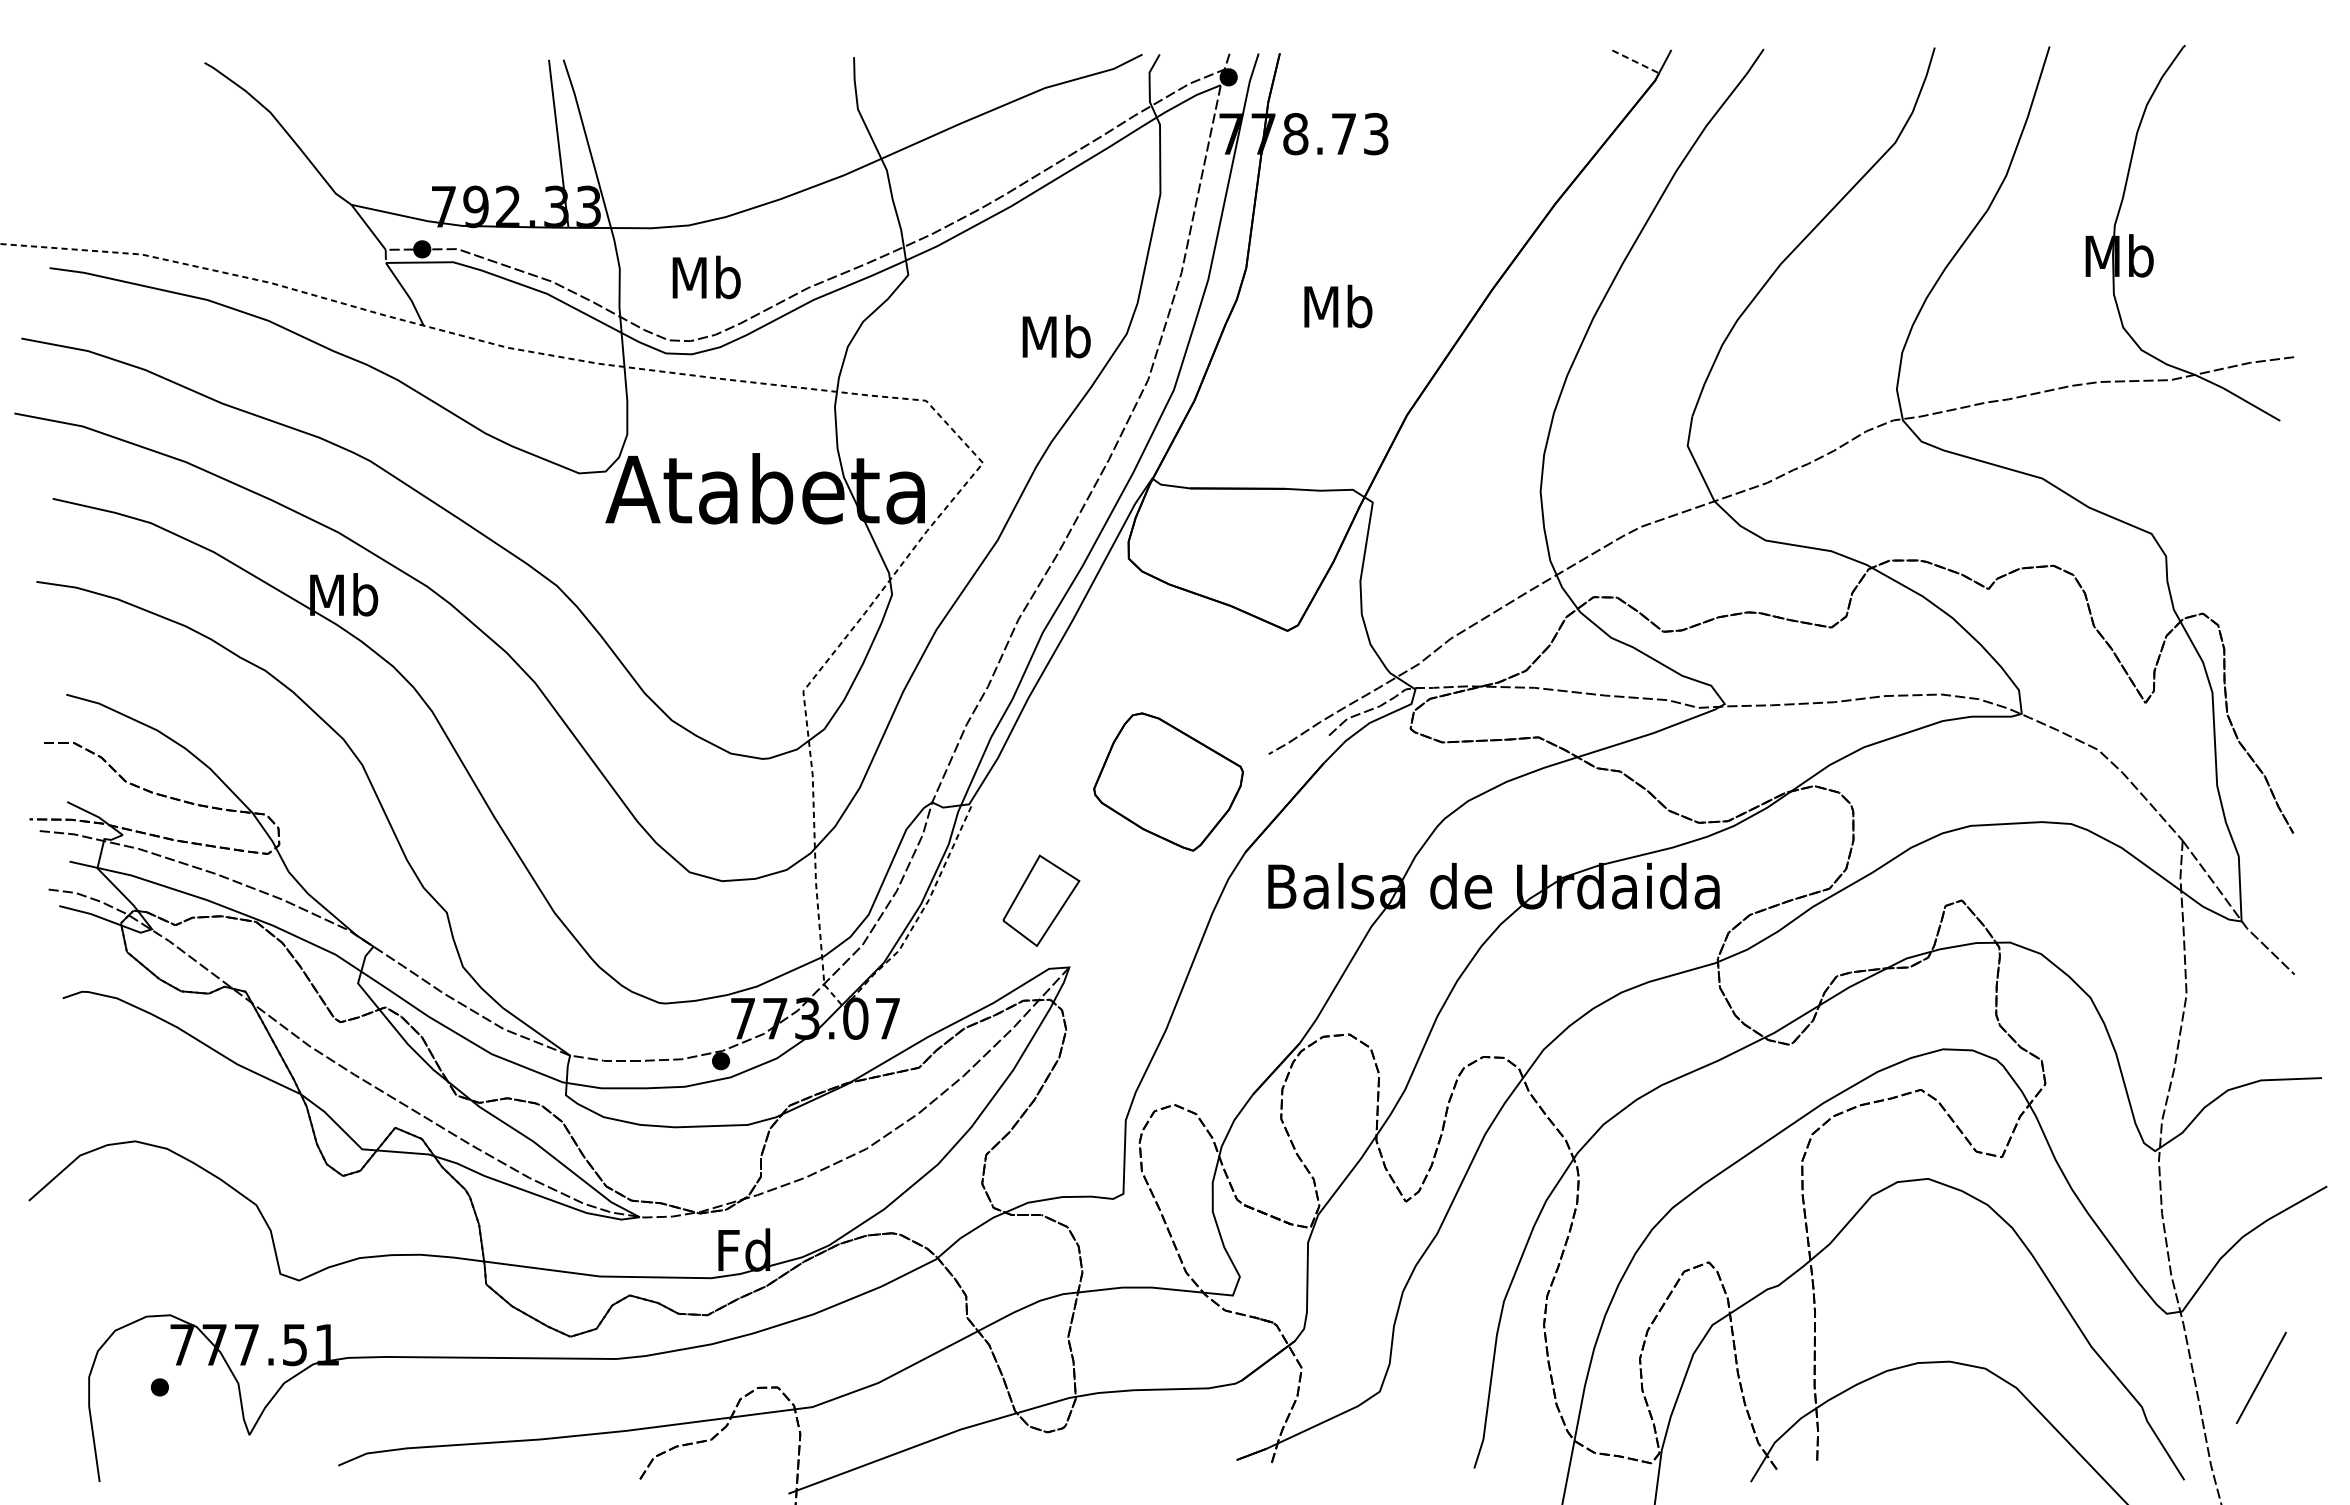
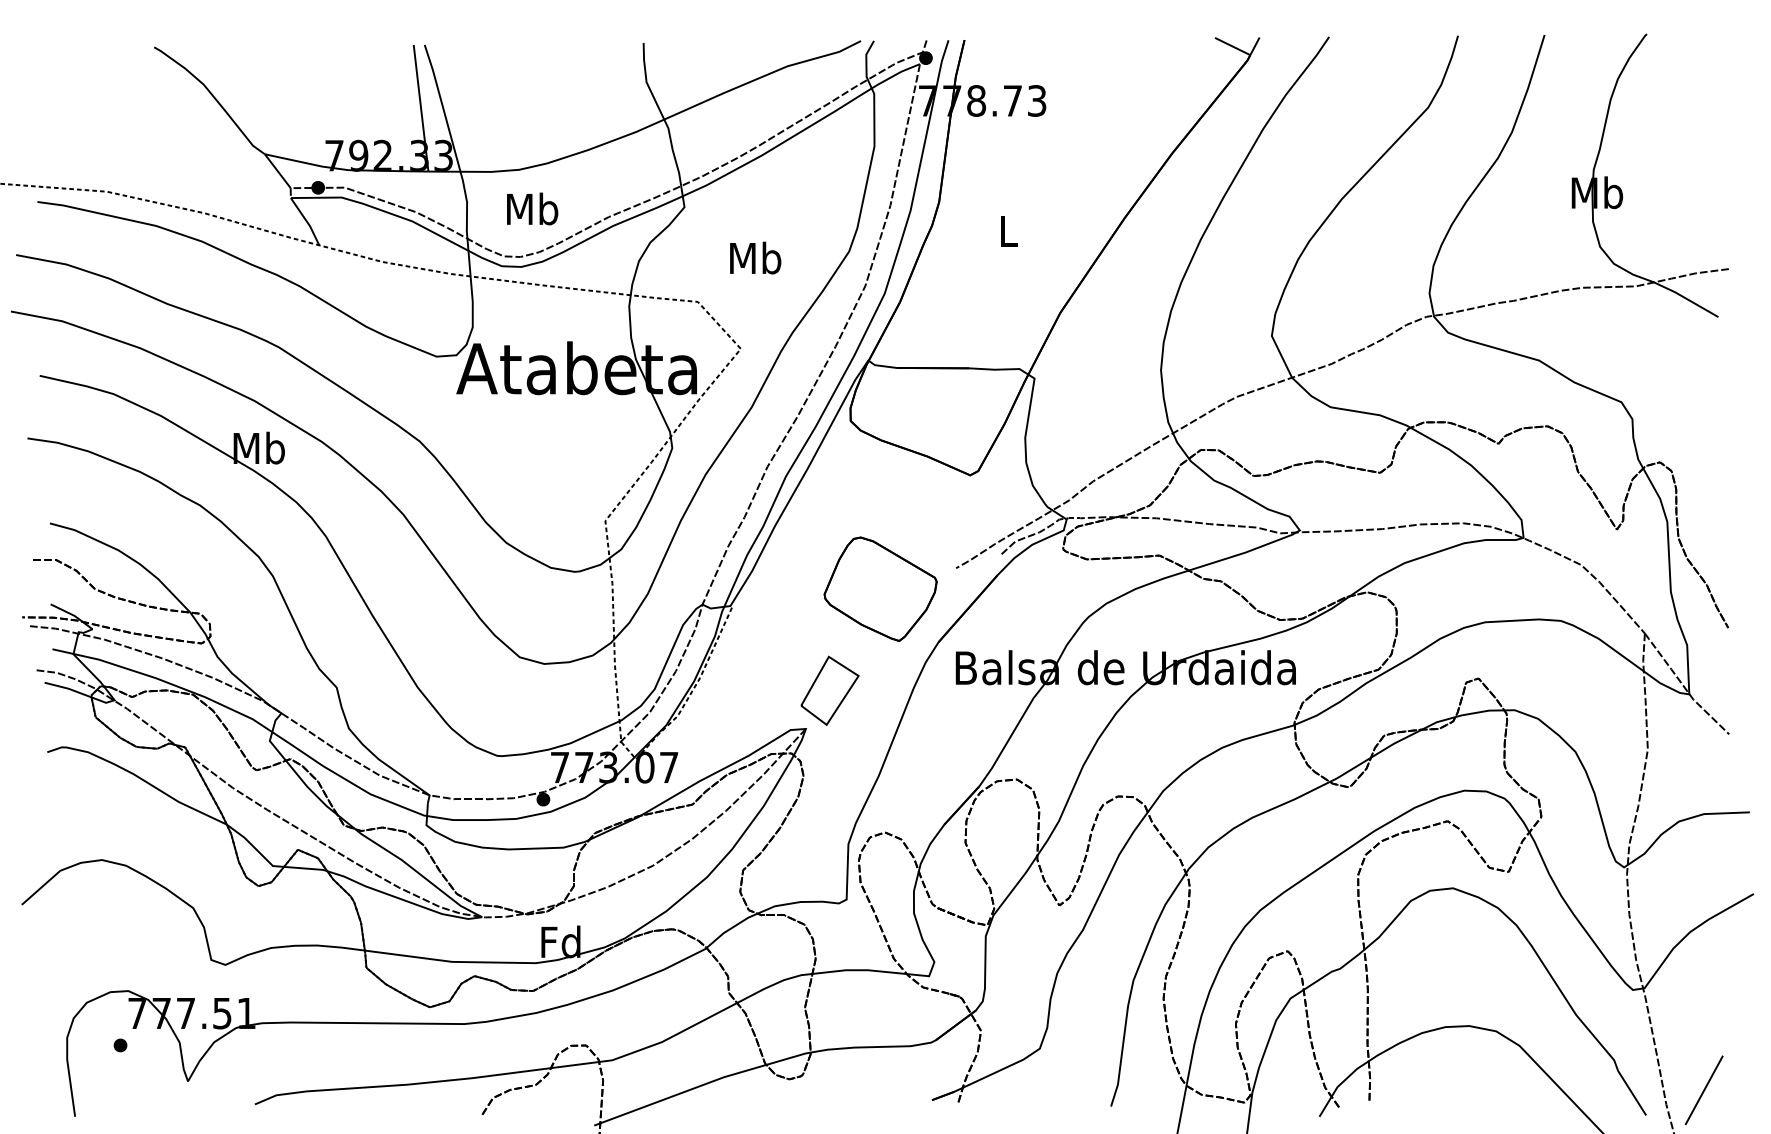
line: (1636, 62) -> (1233, 47), dashed -> solid
text: (1338, 306) -> (1008, 230), Mb -> L
text: (1056, 336) -> (755, 258), moved
part: (1041, 900) -> (830, 690), moved
line: (2260, 1377) -> (1703, 1089), moved

